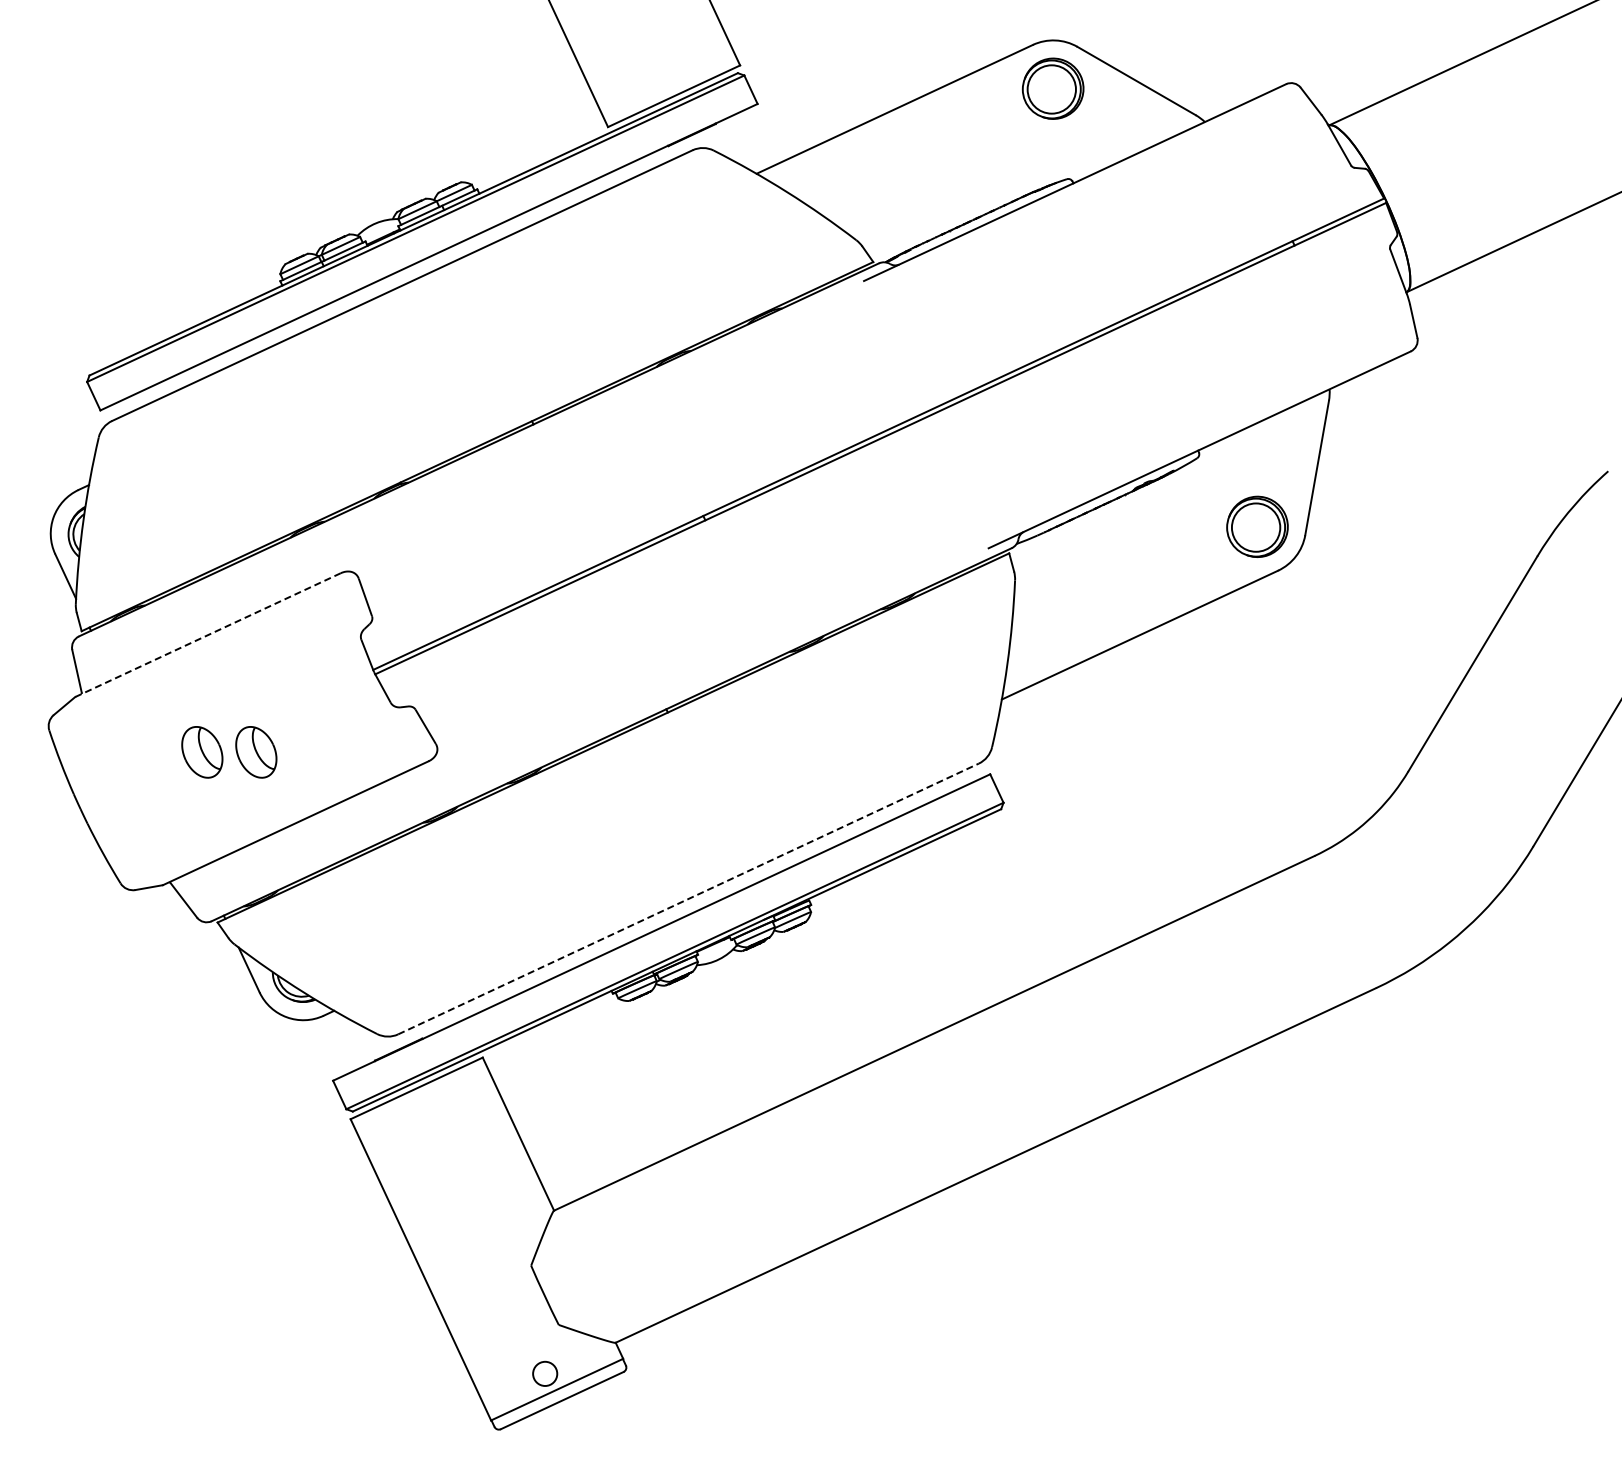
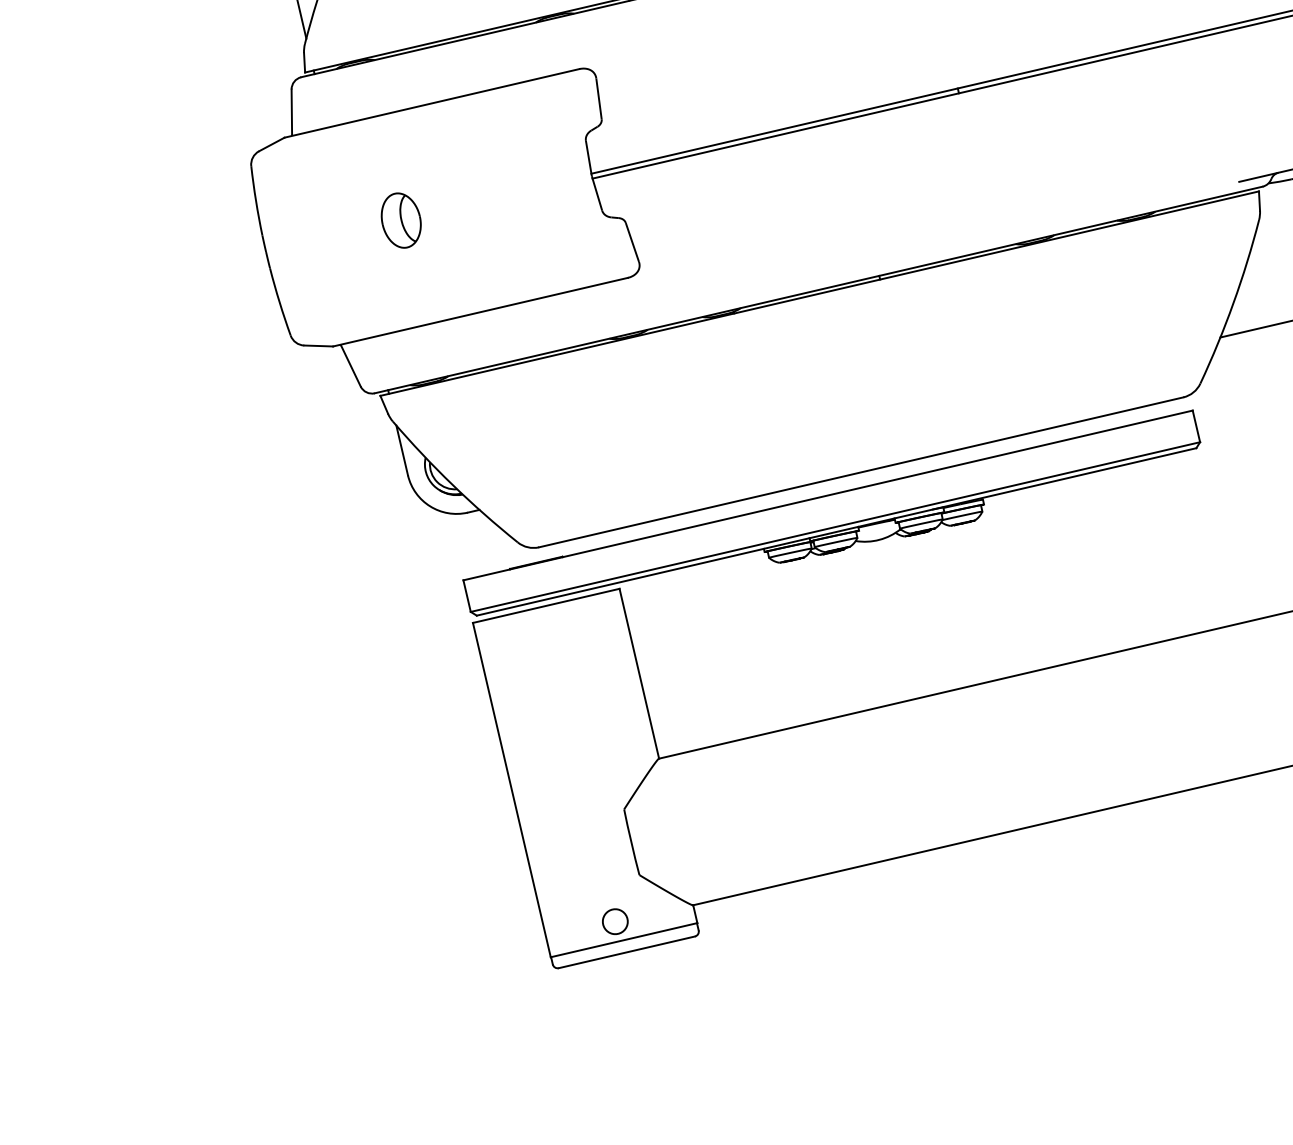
line: (208, 634) -> (432, 102), dashed -> solid
part: (256, 752) -> (455, 232), removed
line: (688, 898) -> (861, 471), dashed -> solid

